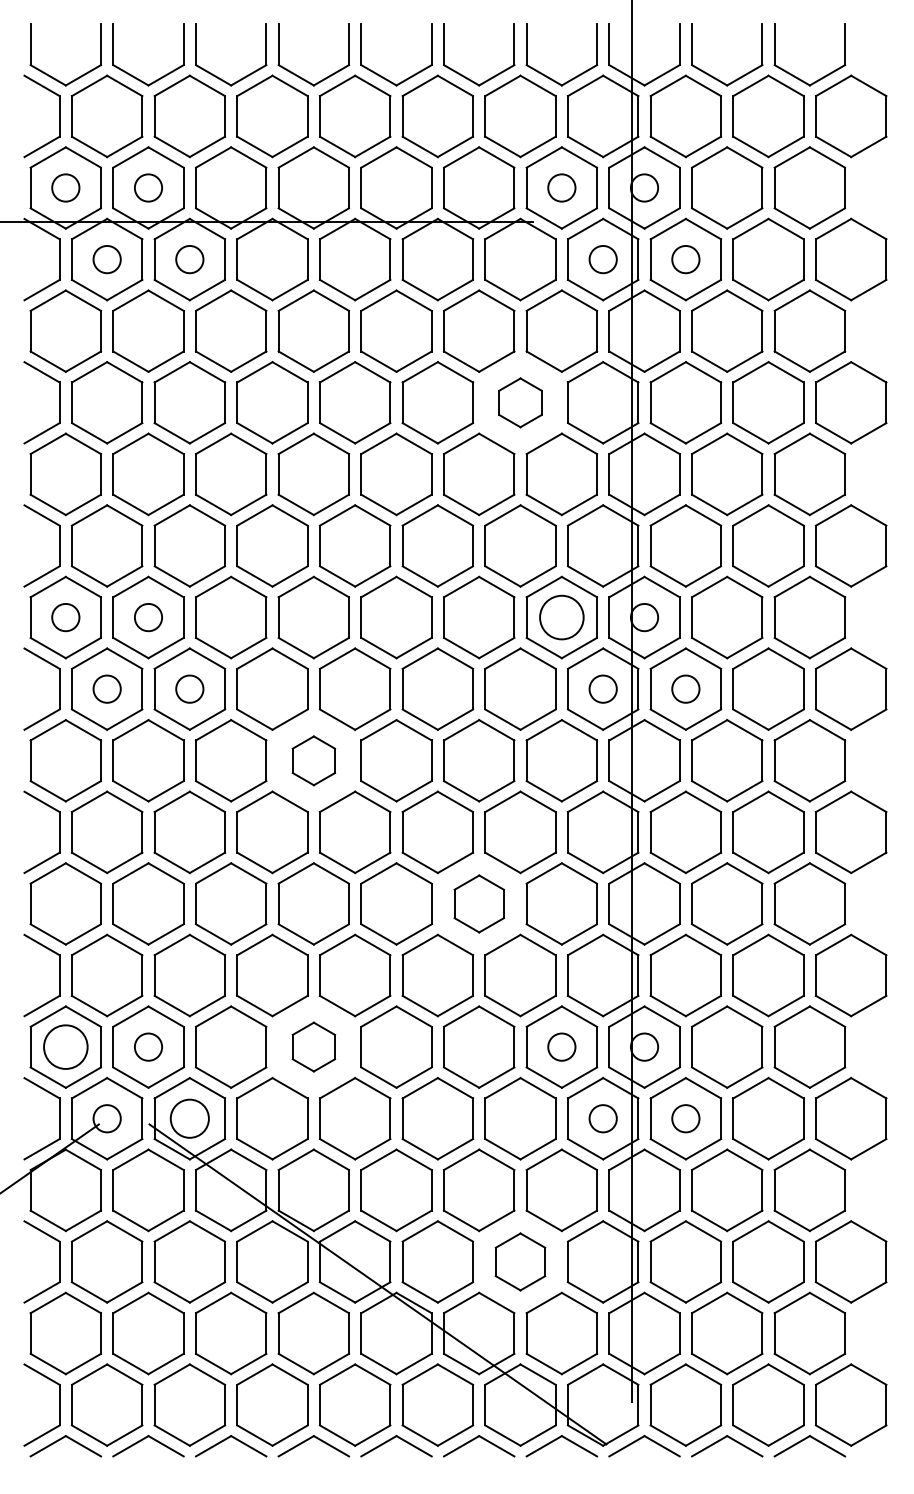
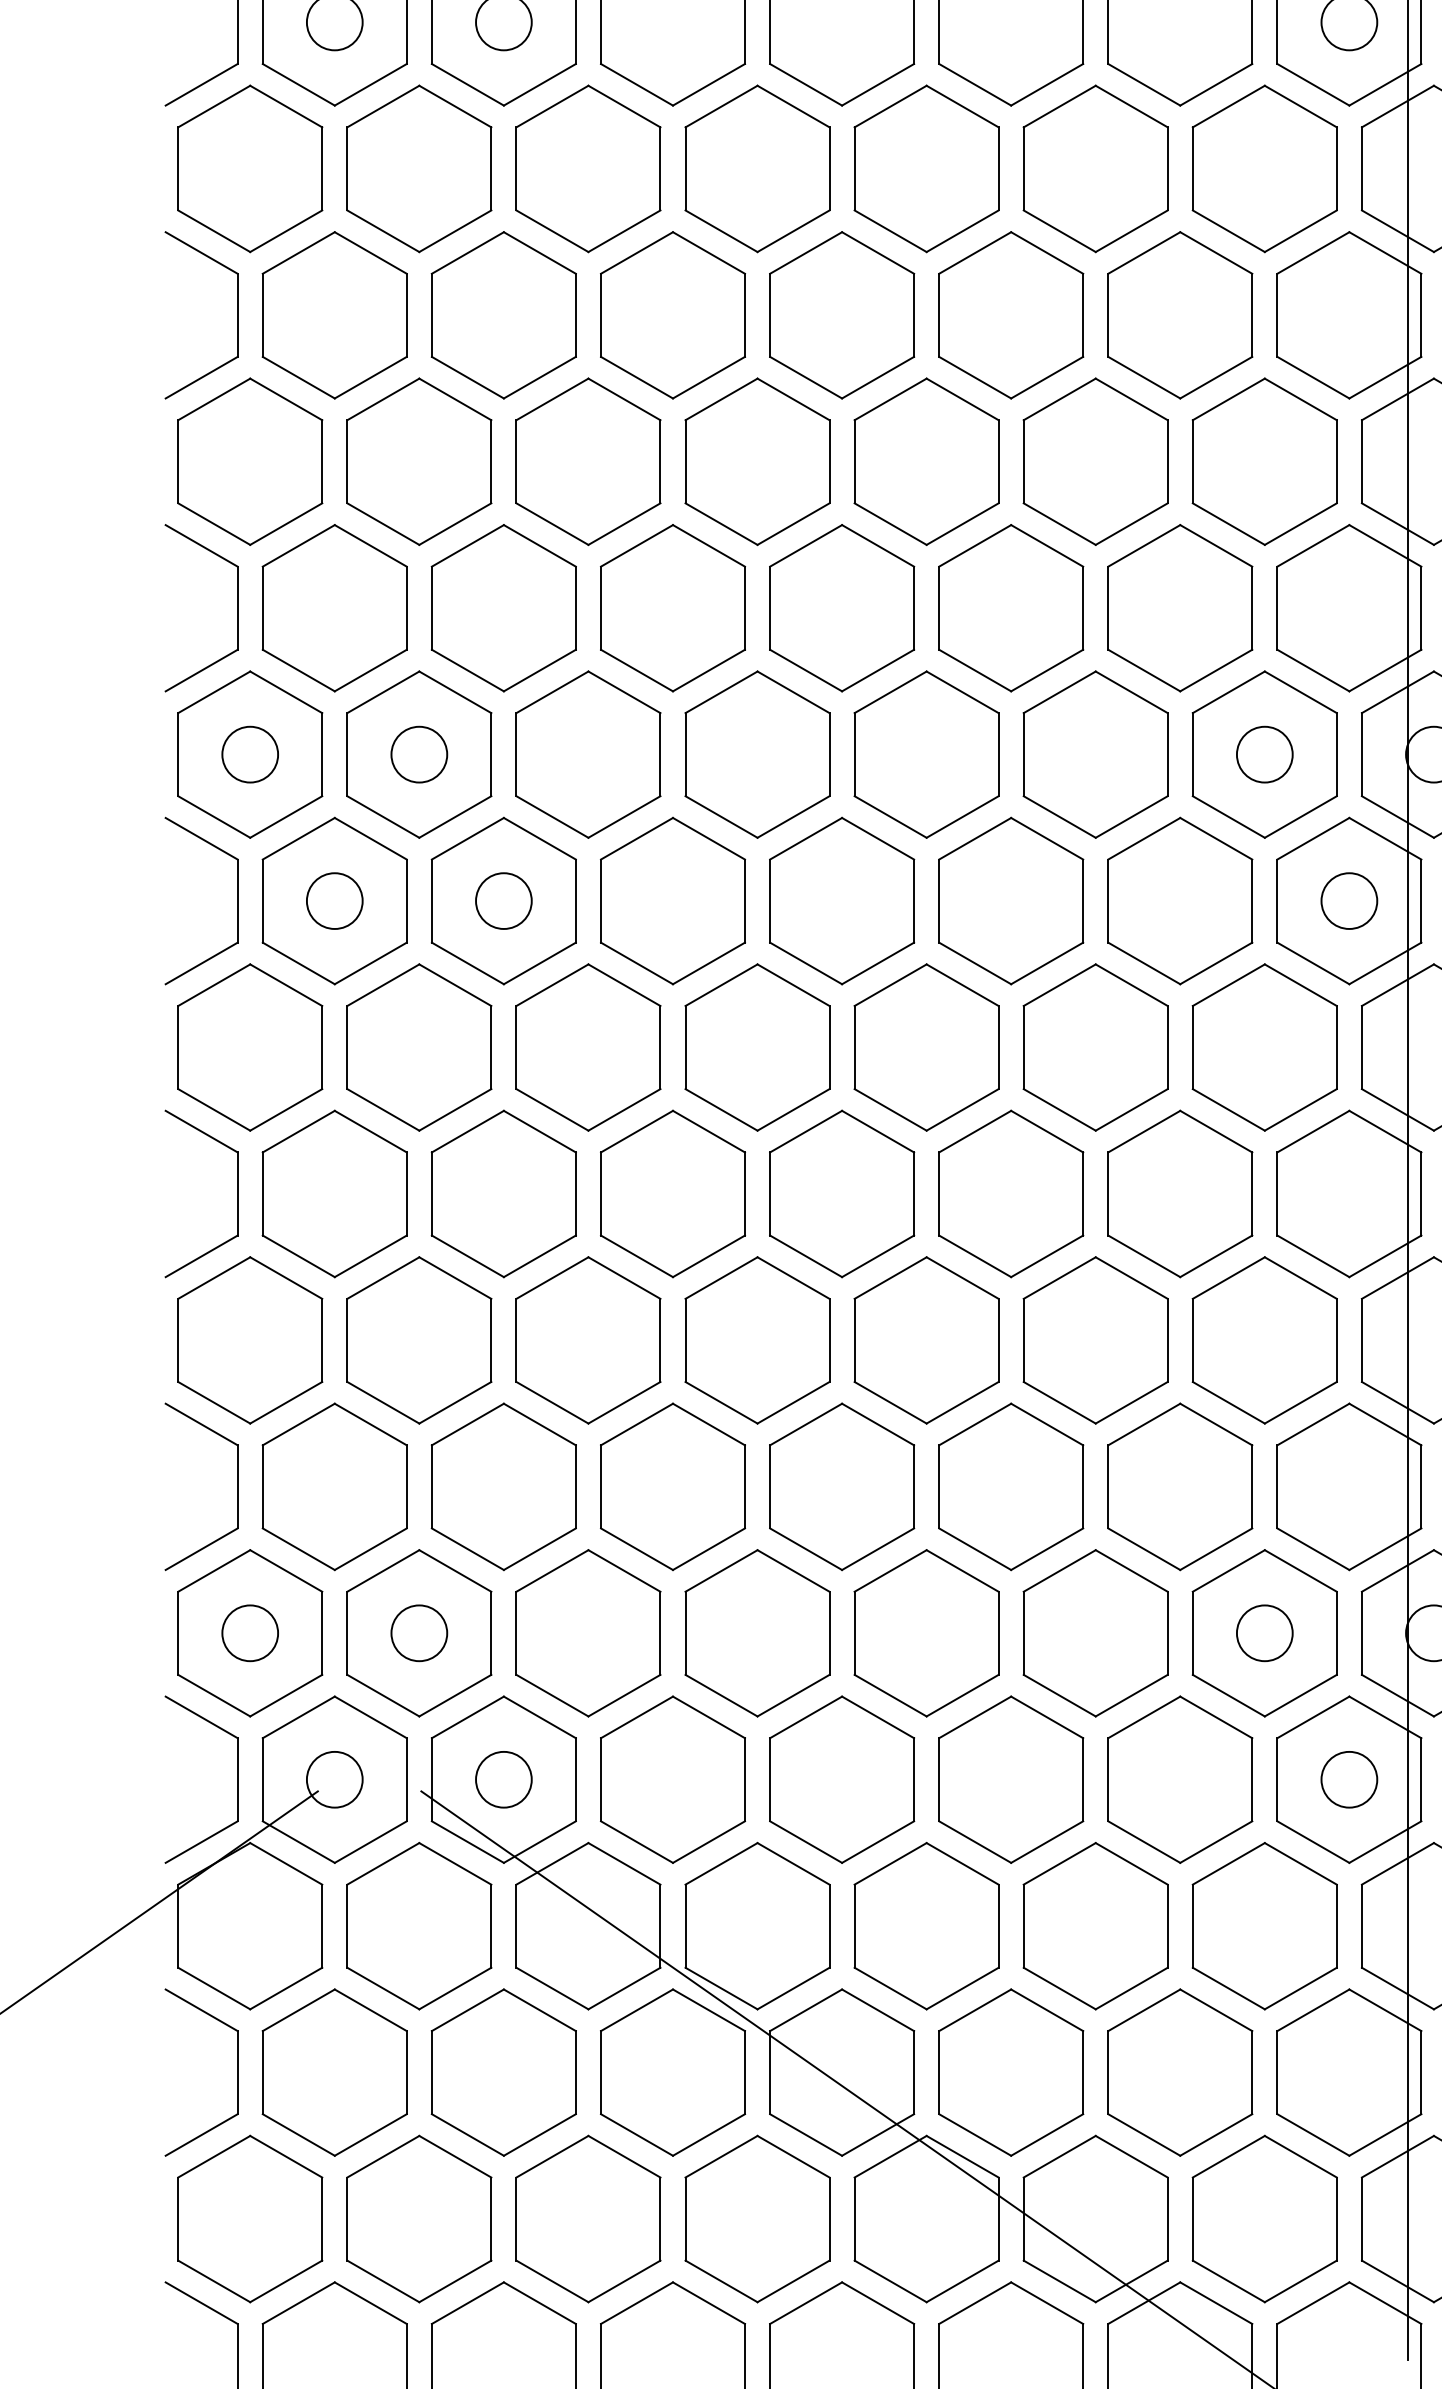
part: (520, 402) -> (1180, 314), size x1.67
circle: (561, 617) -> (1264, 754), size x0.62
part: (313, 760) -> (756, 1046), size x1.67
part: (479, 903) -> (1096, 1339), size x1.43
circle: (65, 1046) -> (249, 1631), size x0.62
part: (313, 1046) -> (756, 1631), size x1.67
circle: (189, 1118) -> (503, 1779), size x0.71
part: (520, 1261) -> (1180, 2071), size x1.43

